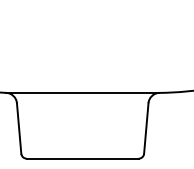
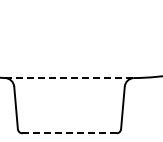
line: (82, 93) -> (69, 78), solid -> dashed
line: (82, 158) -> (69, 133), solid -> dashed

